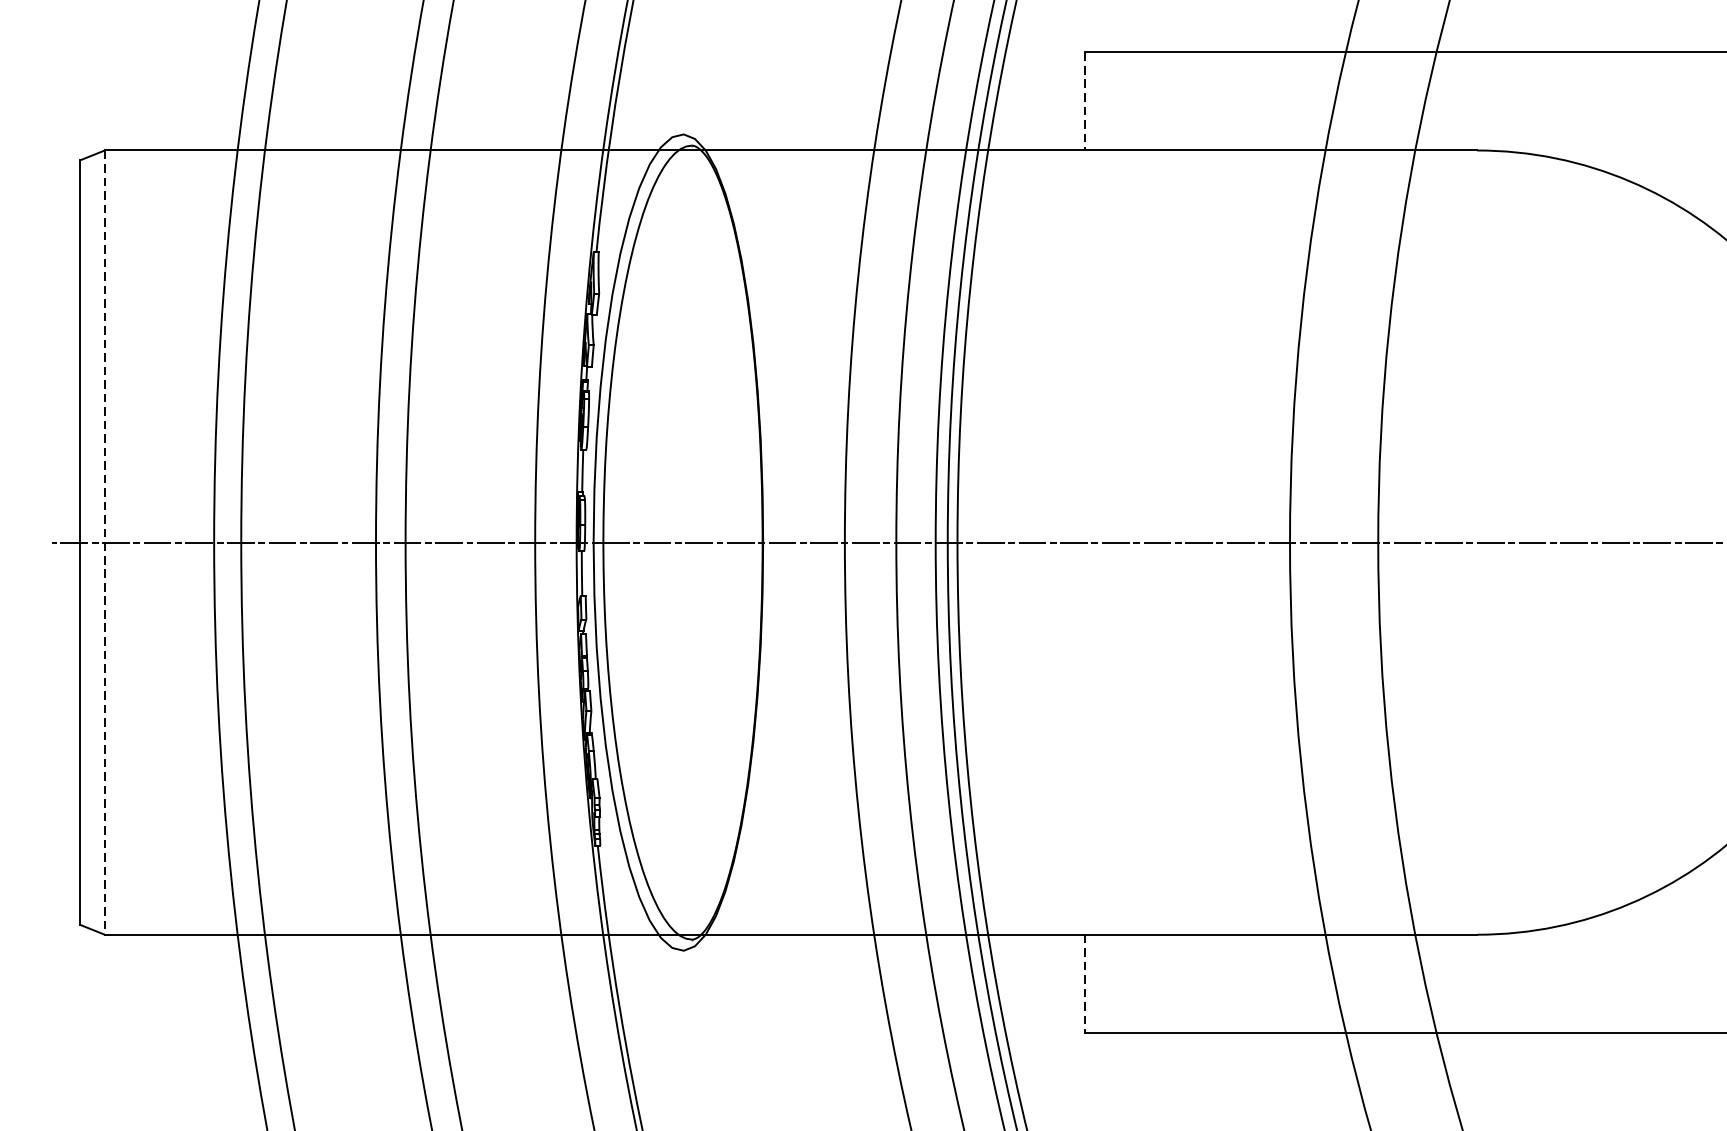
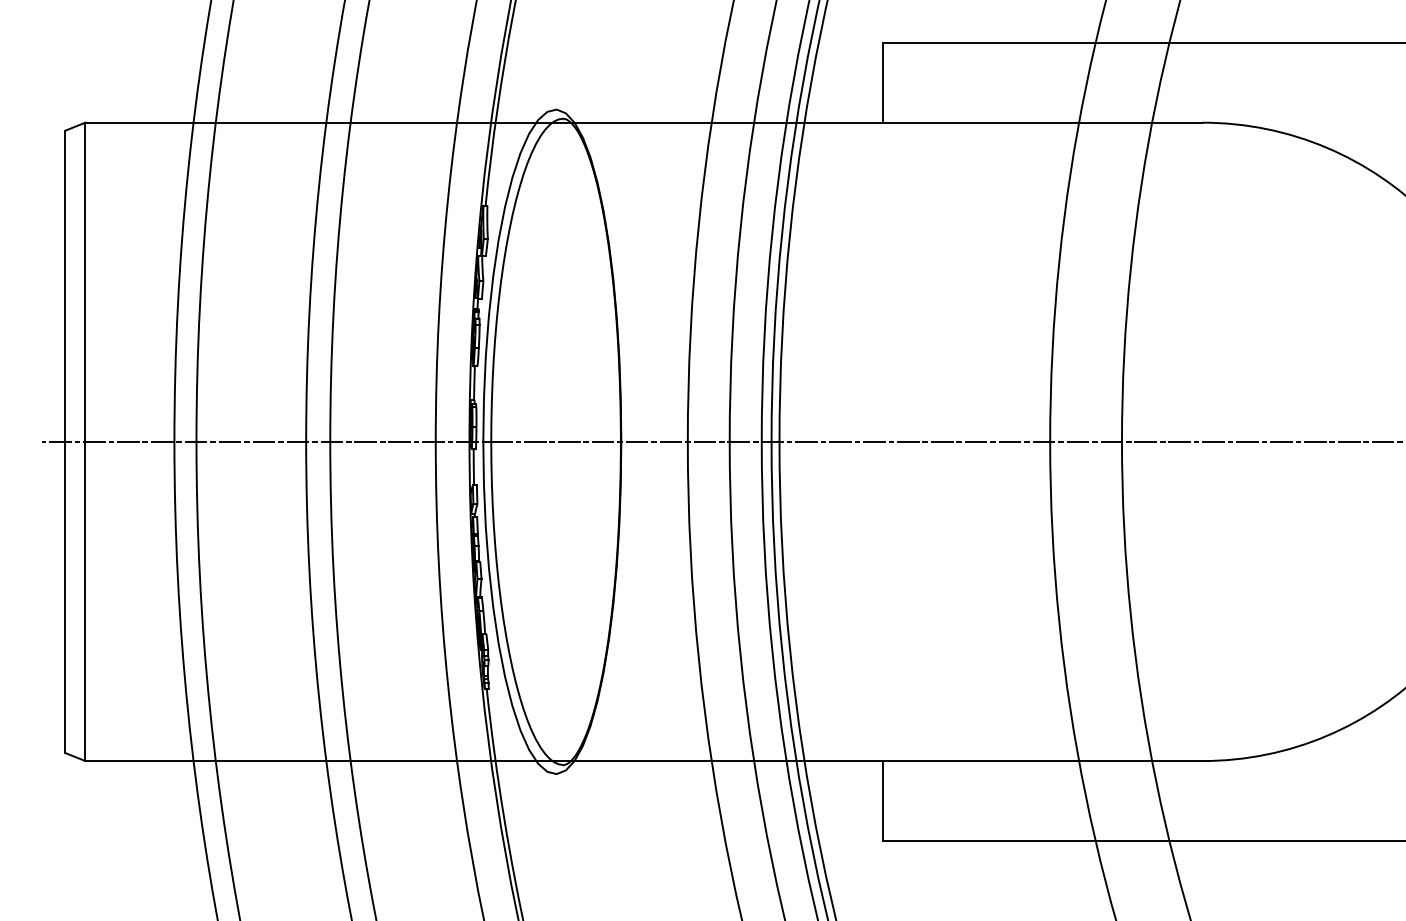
line: (1085, 101) -> (883, 82), dashed -> solid
line: (104, 543) -> (85, 442), dashed -> solid
line: (1085, 983) -> (883, 800), dashed -> solid

